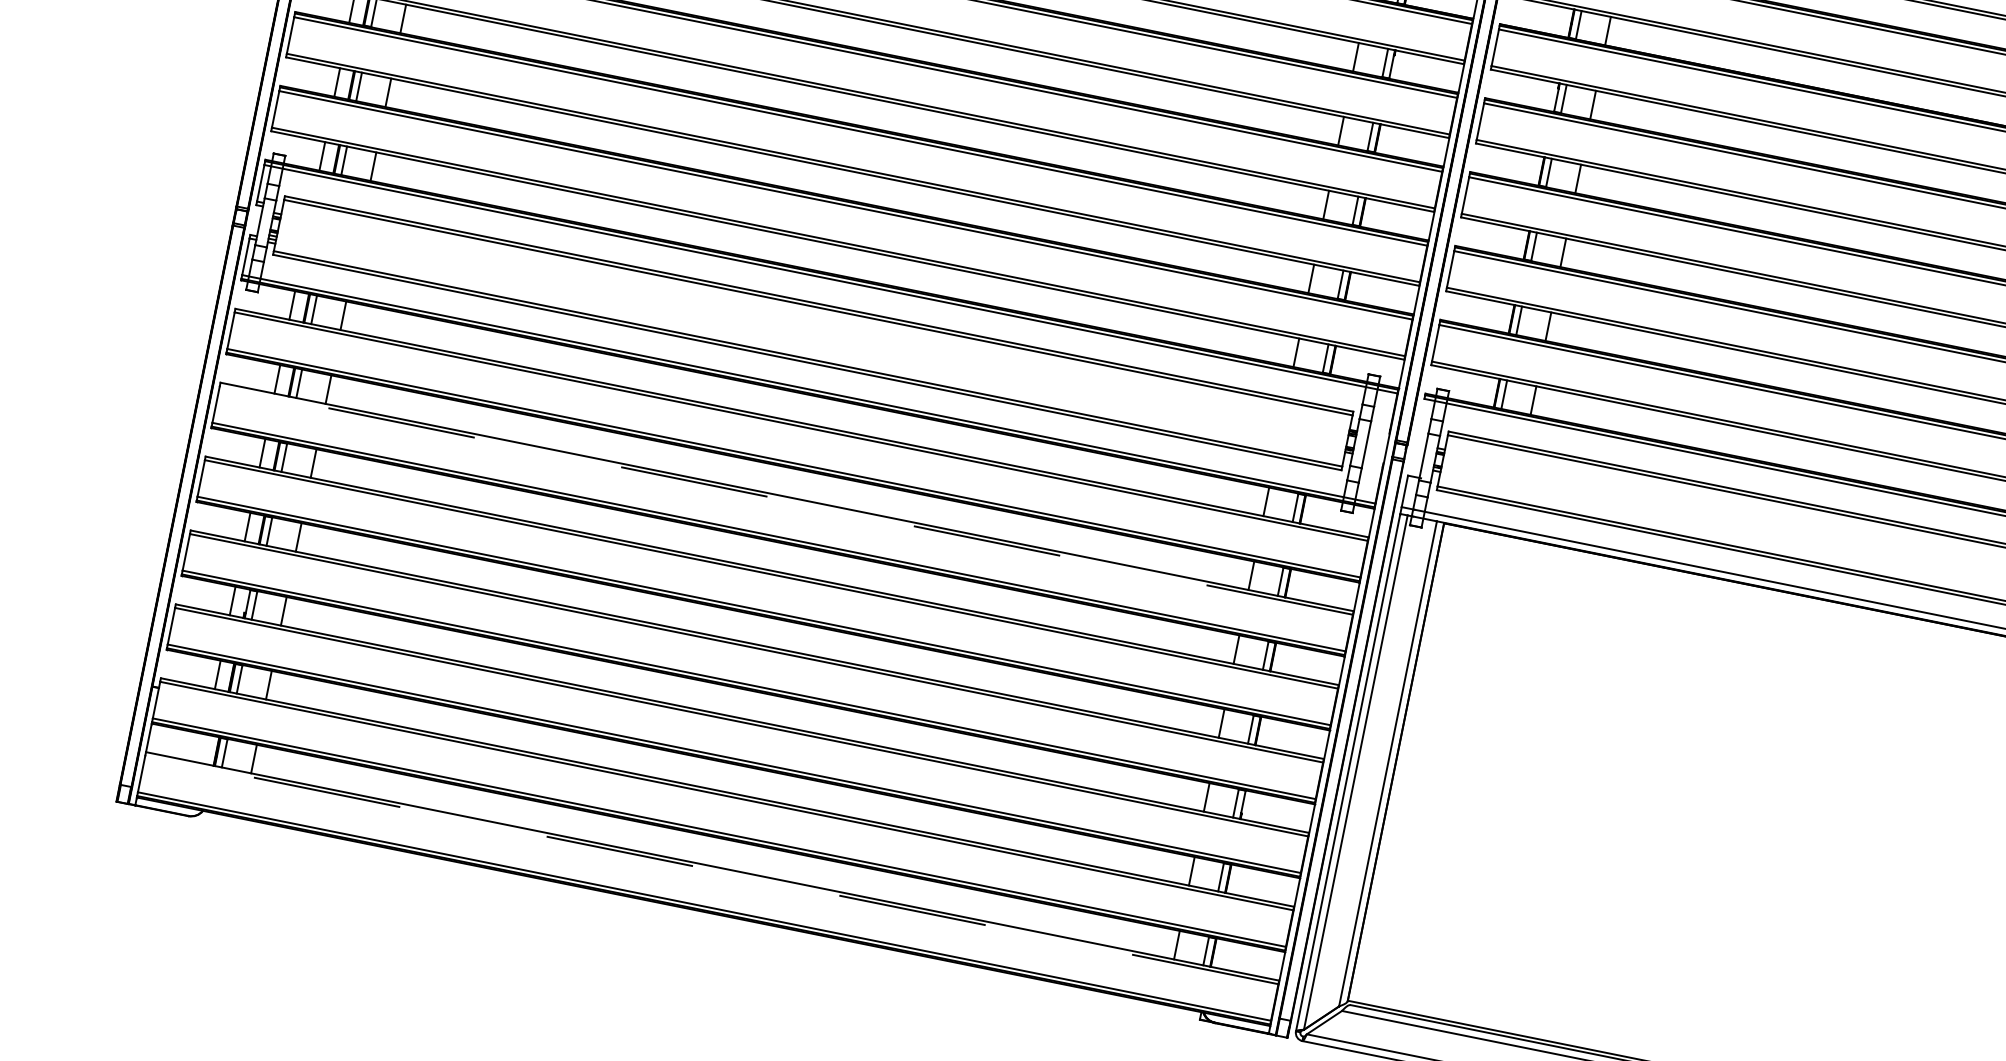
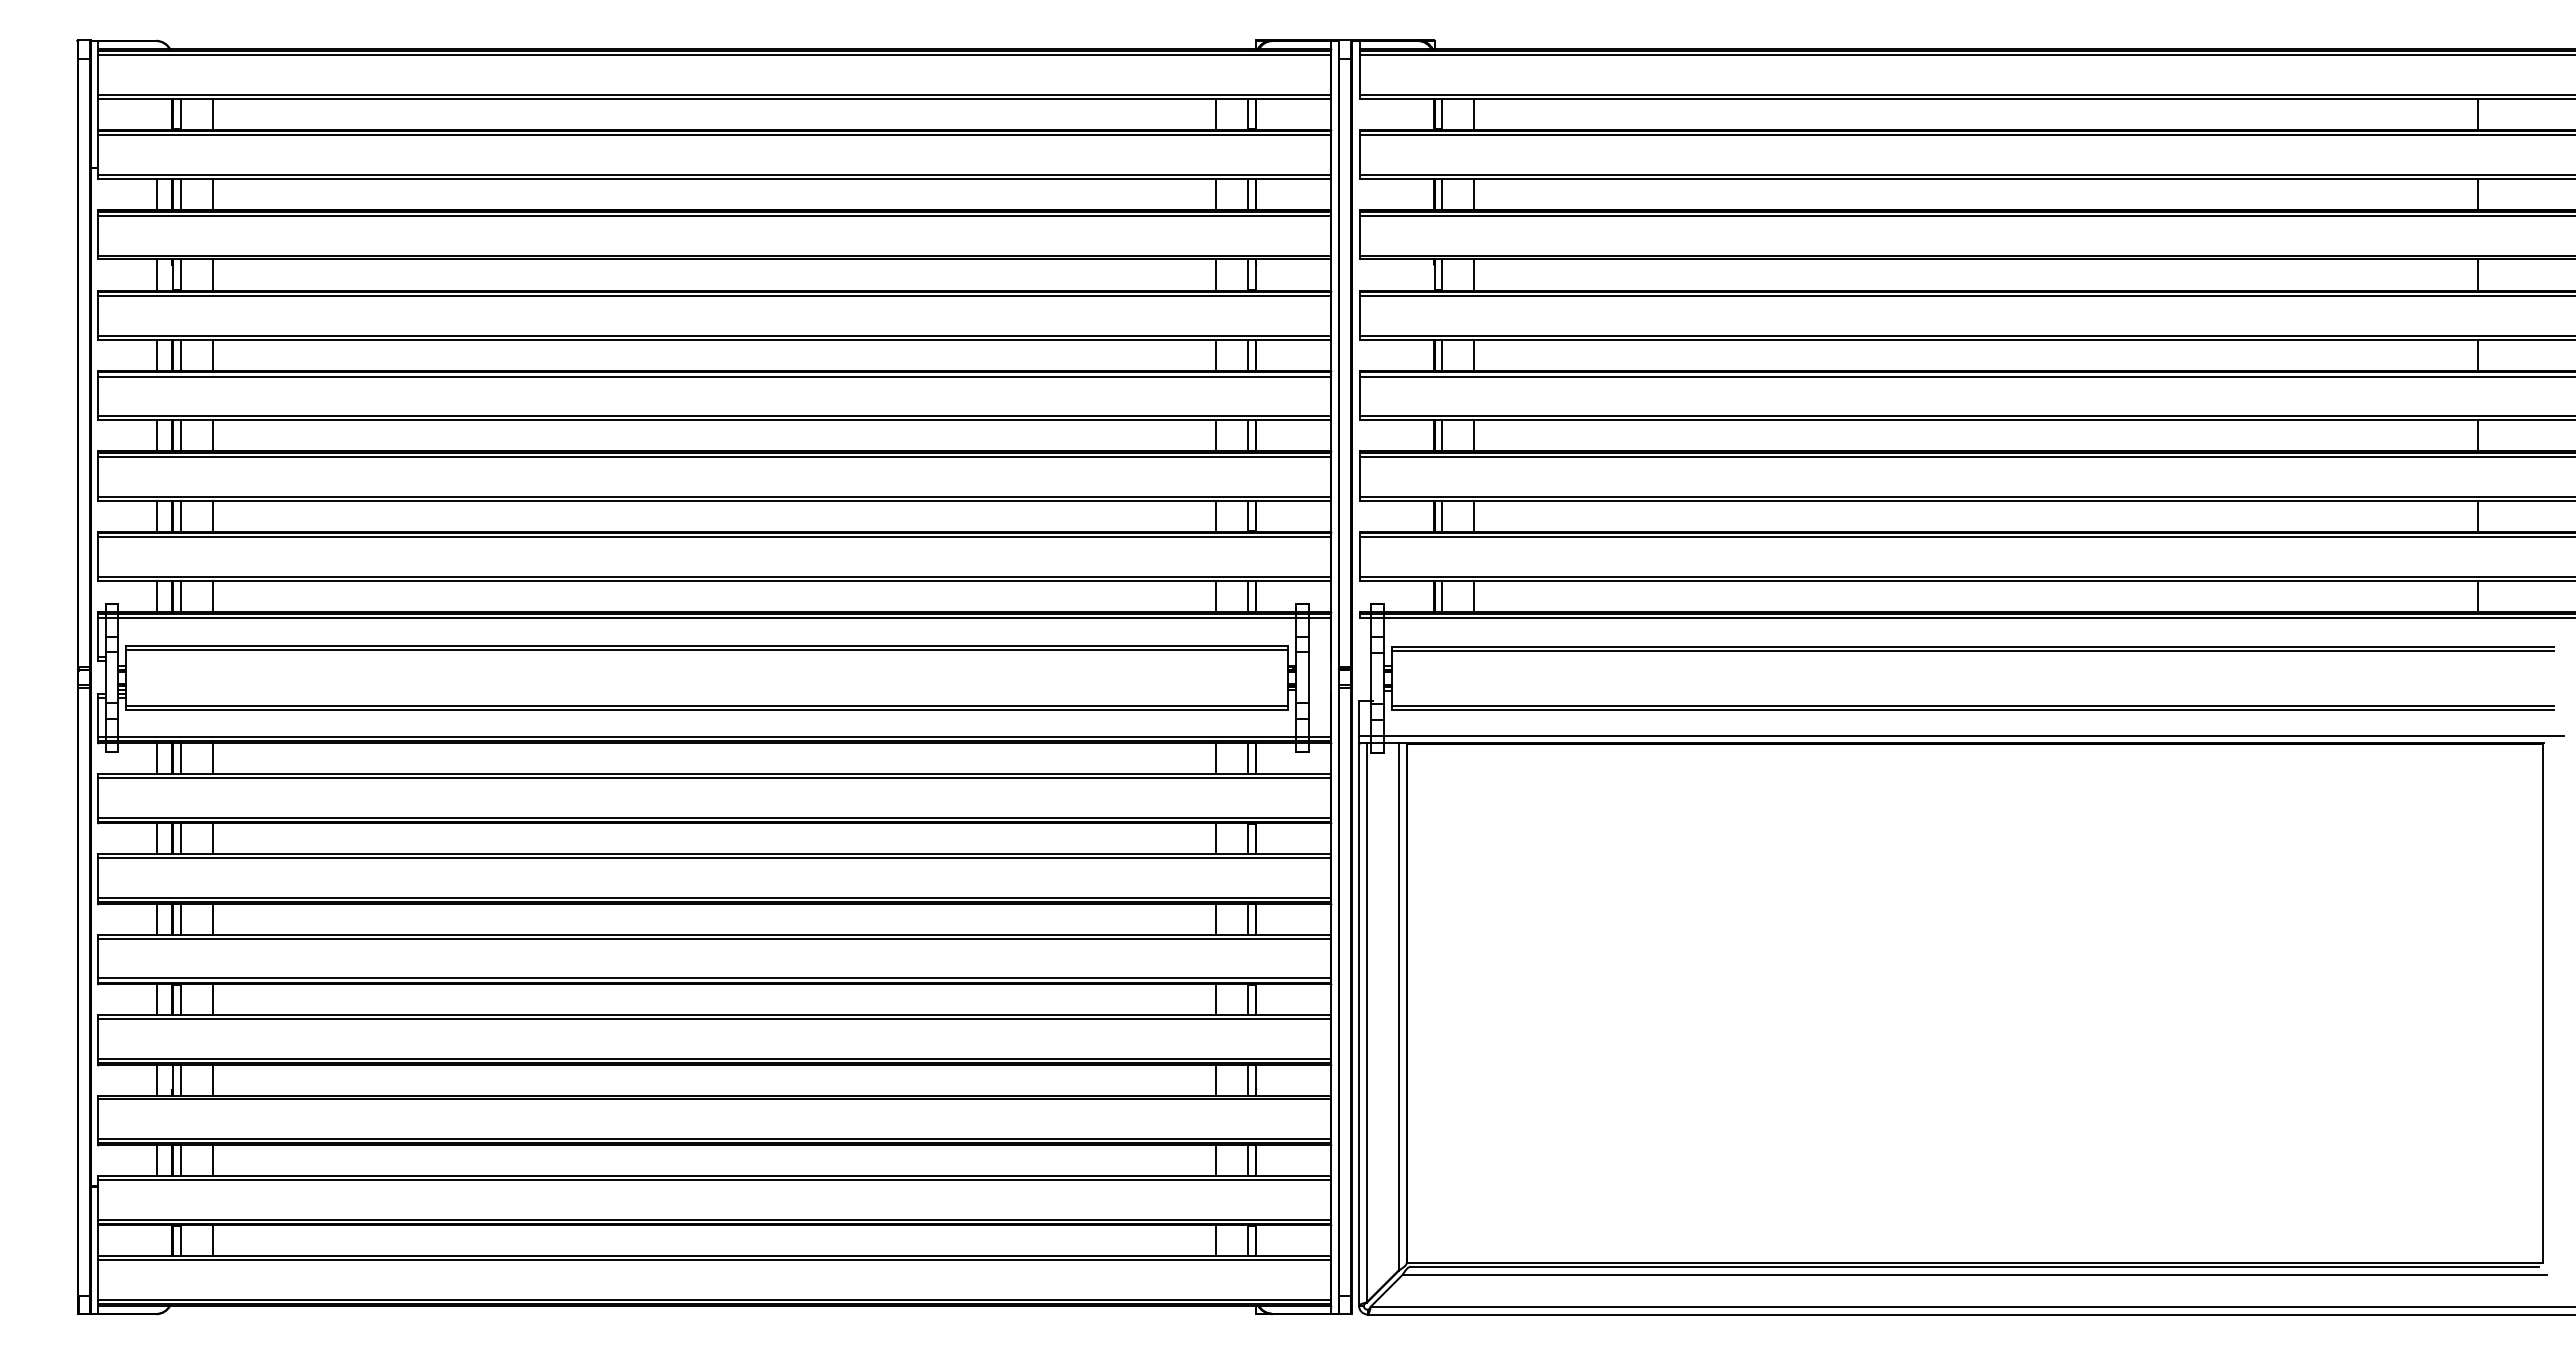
line: (785, 500) -> (713, 858), dashed -> solid
line: (710, 870) -> (713, 1260), dashed -> solid

